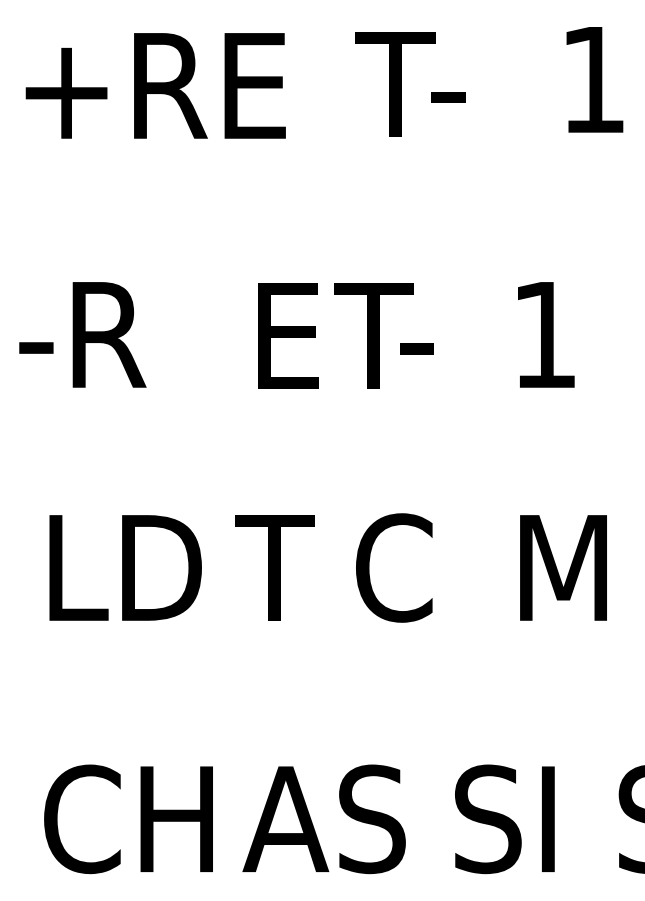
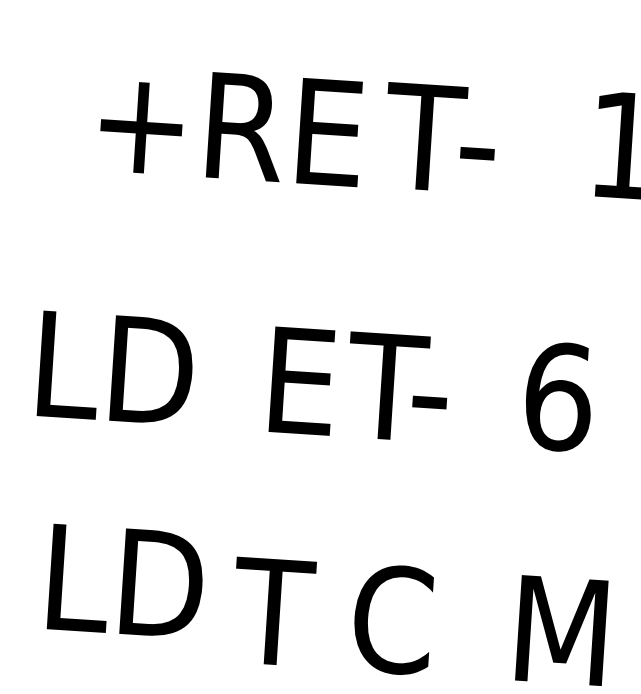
text: (155, 85) -> (230, 125), moved
text: (98, 334) -> (112, 367), -R -> LD
text: (545, 334) -> (558, 396), 1 -> 6
text: (125, 567) -> (126, 580), moved

